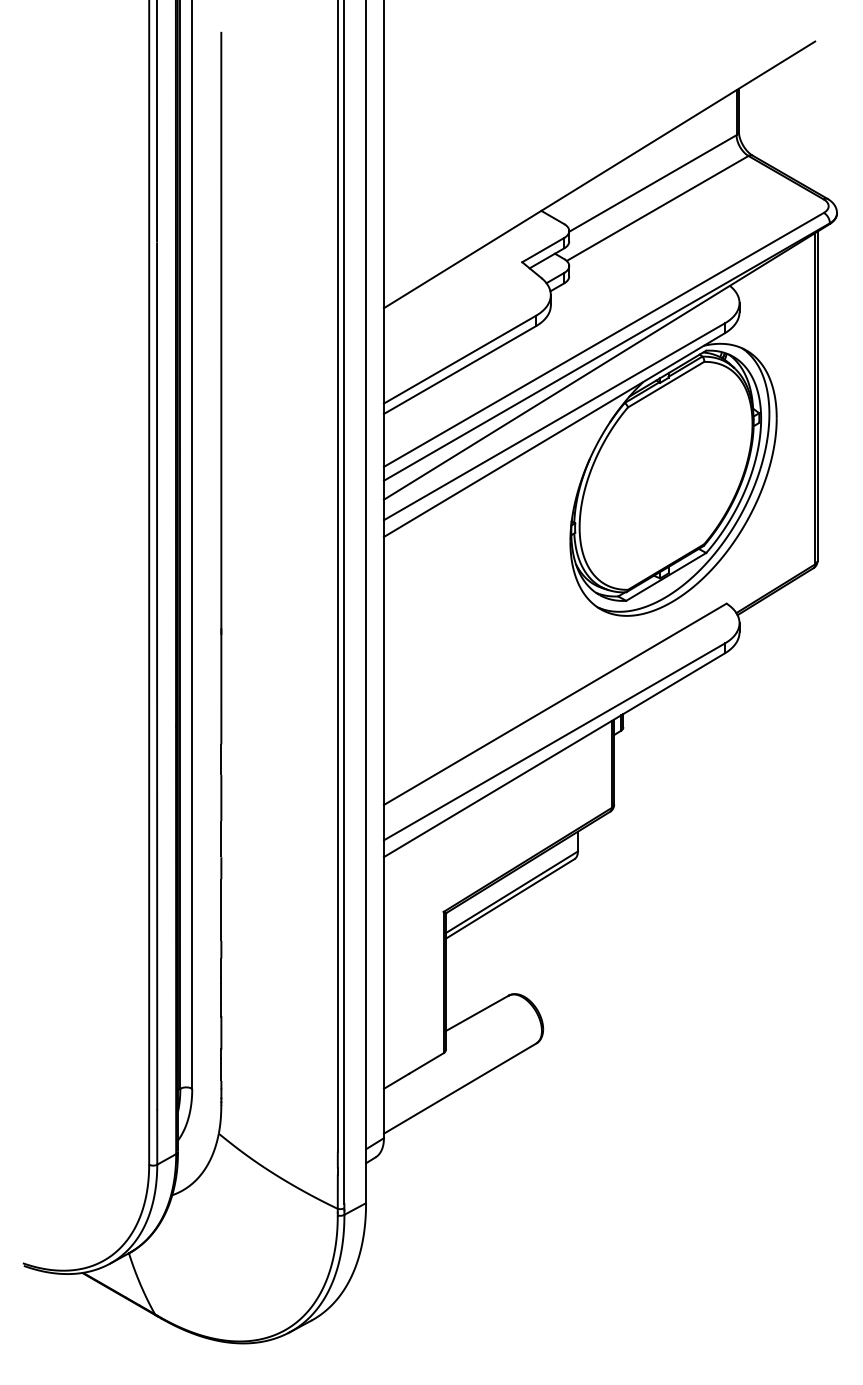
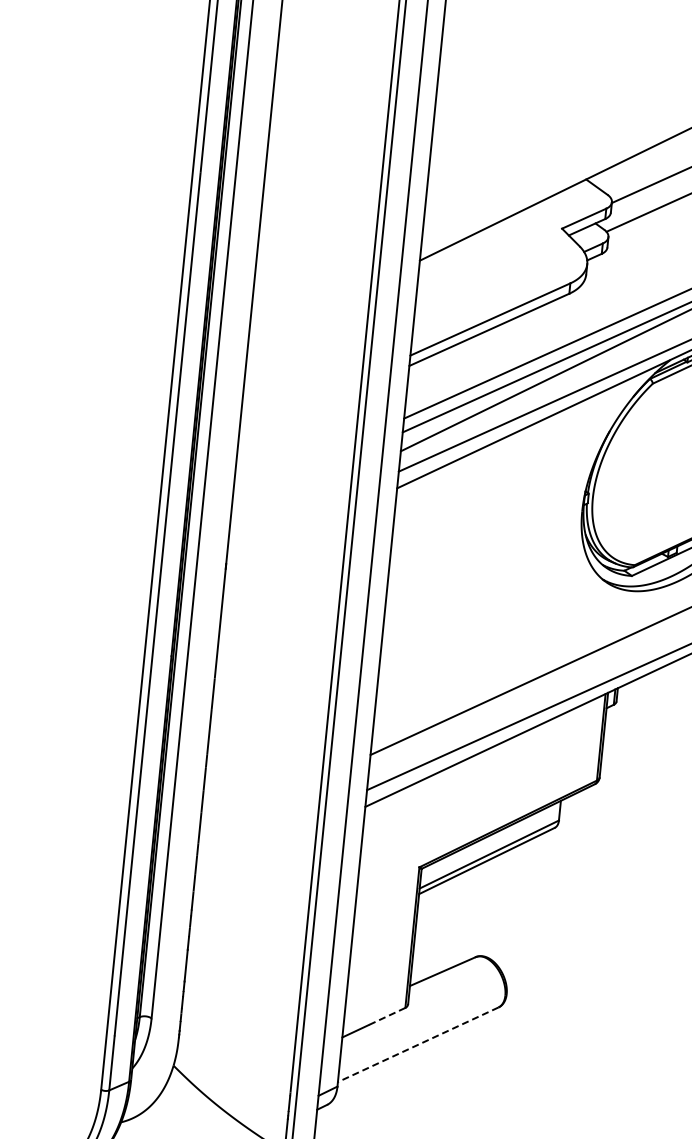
line: (425, 1063) -> (386, 1016), solid -> dashed
line: (460, 1088) -> (418, 1044), solid -> dashed

